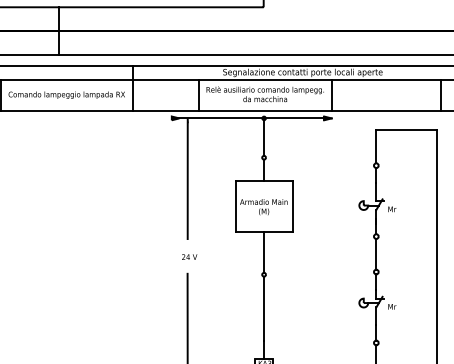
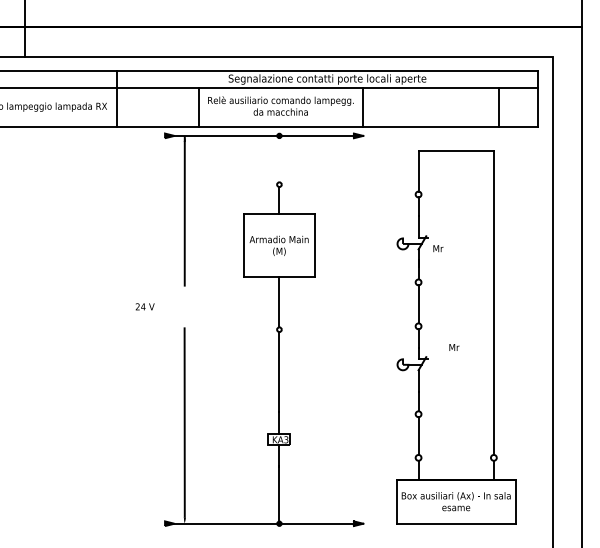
line: (264, 136) -> (279, 158), removed
text: (189, 256) -> (144, 306), moved
text: (392, 306) -> (454, 347), moved

